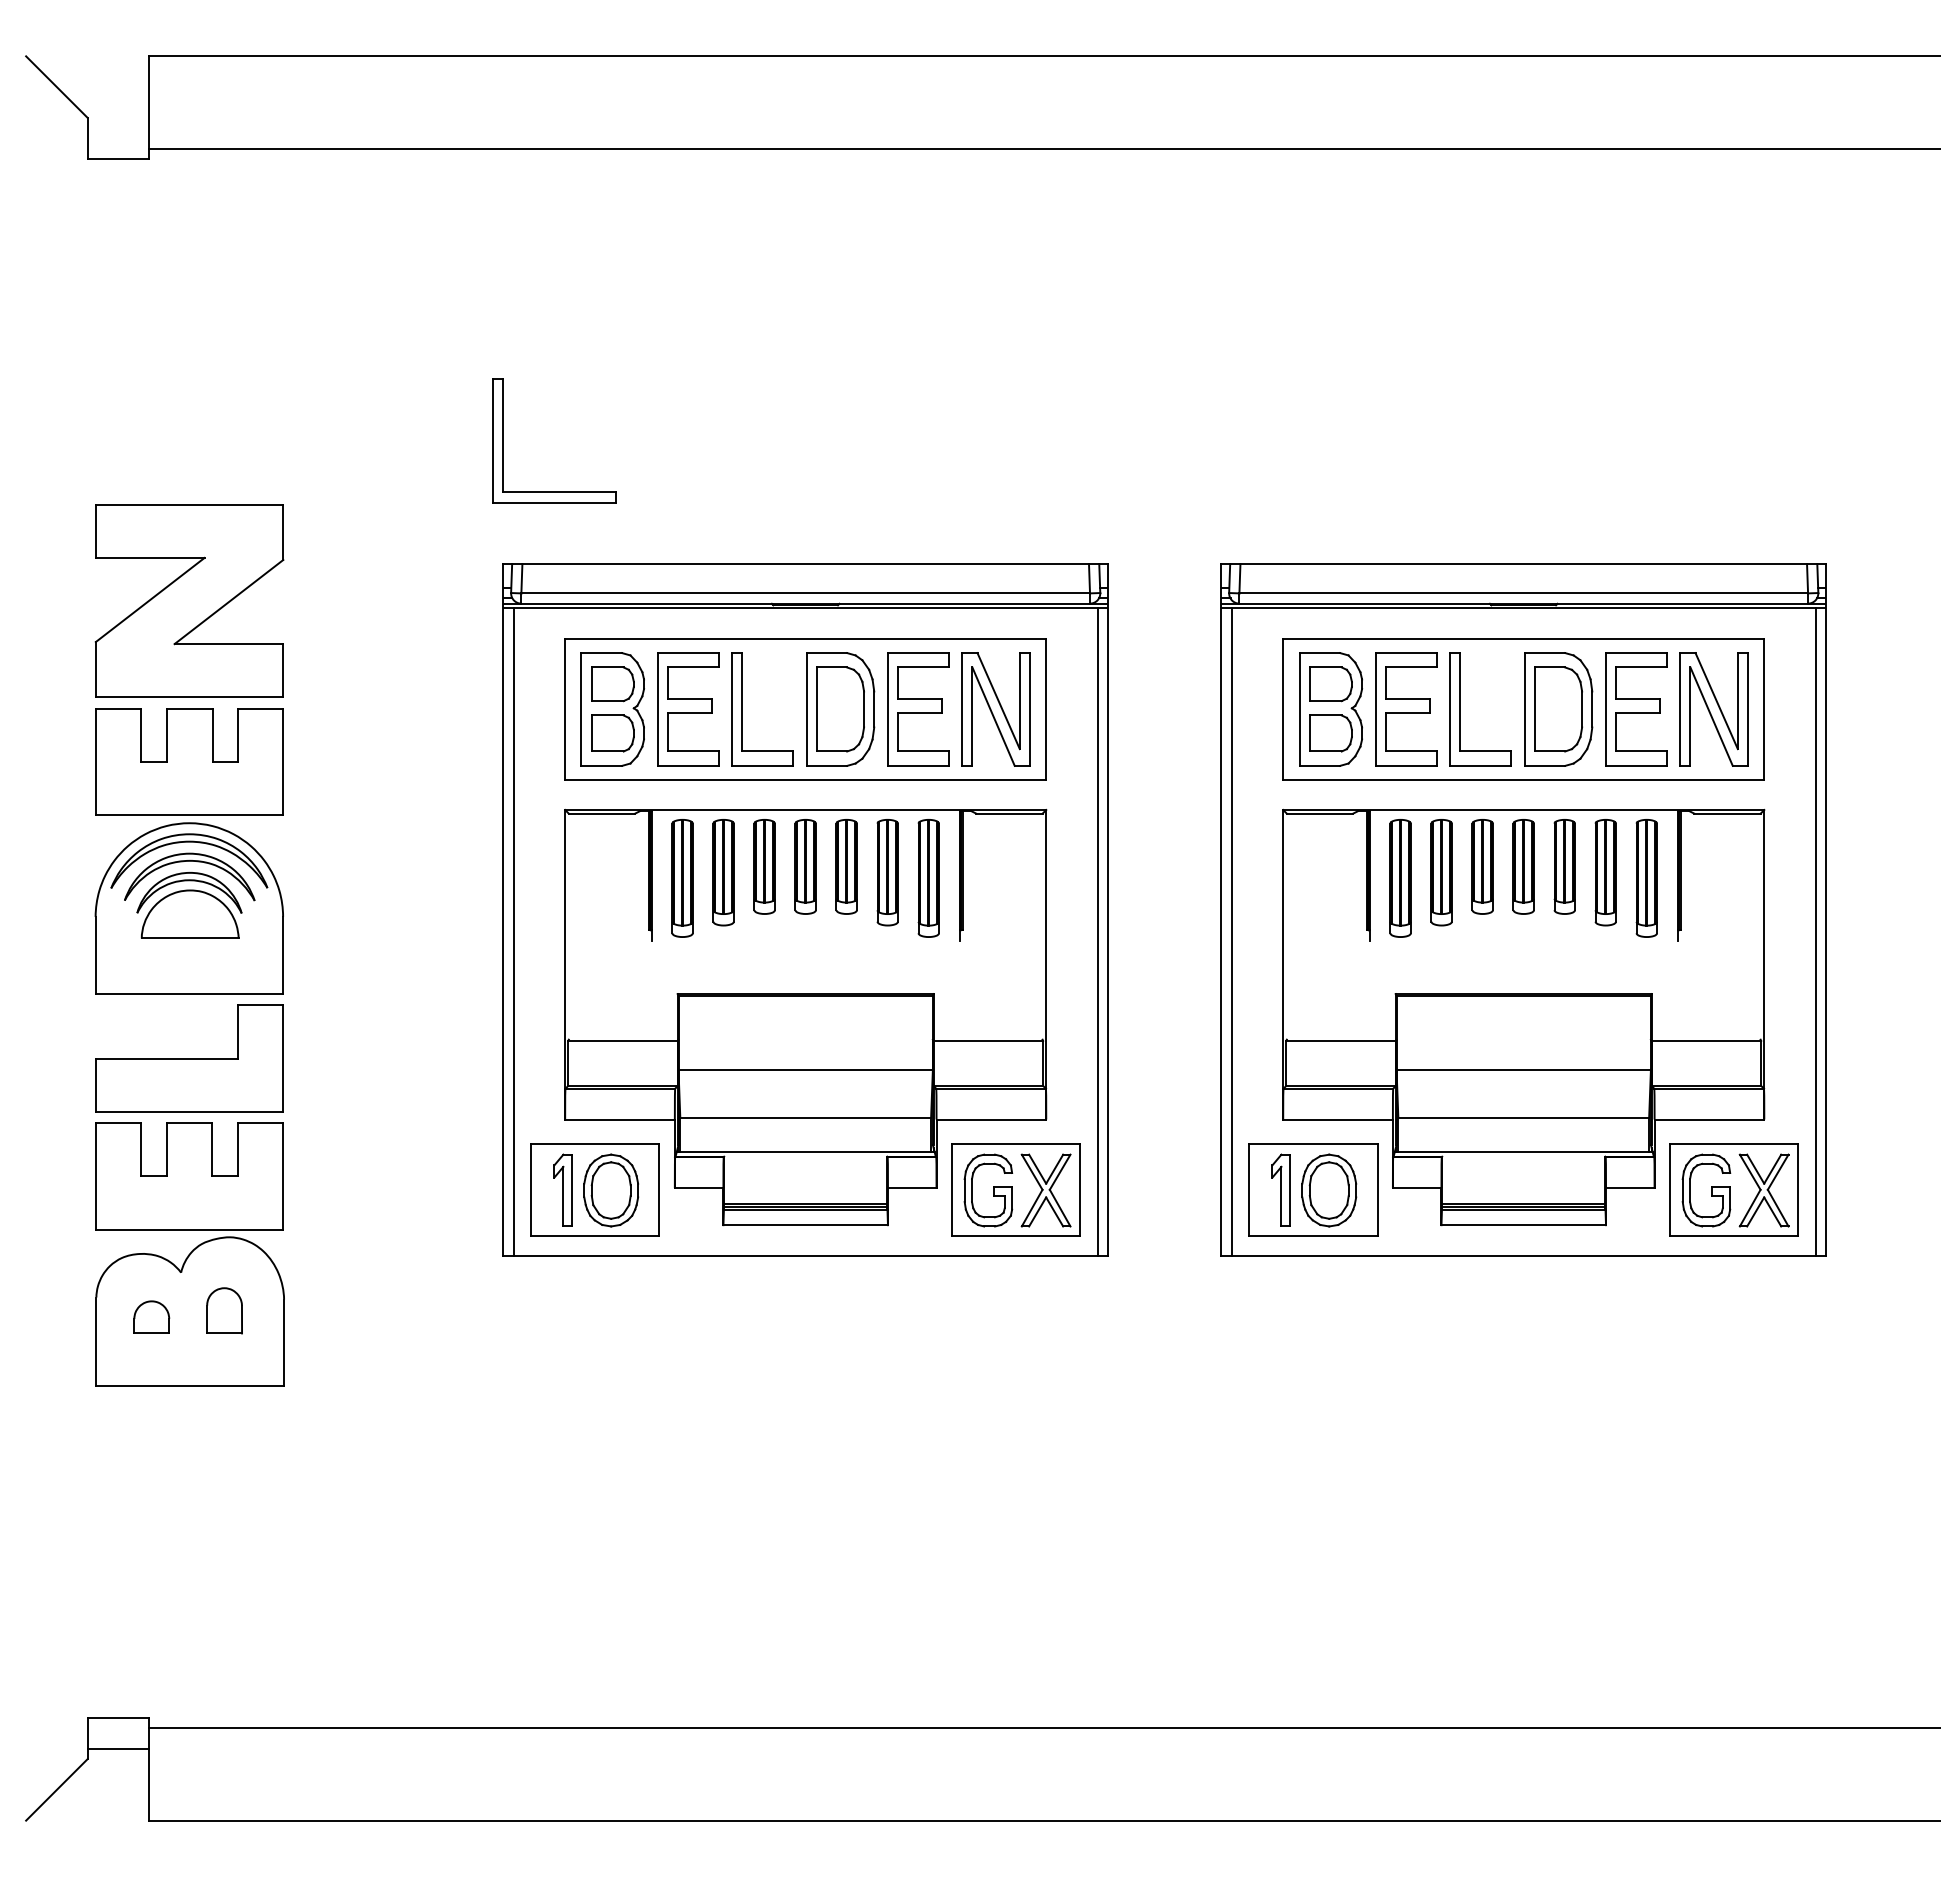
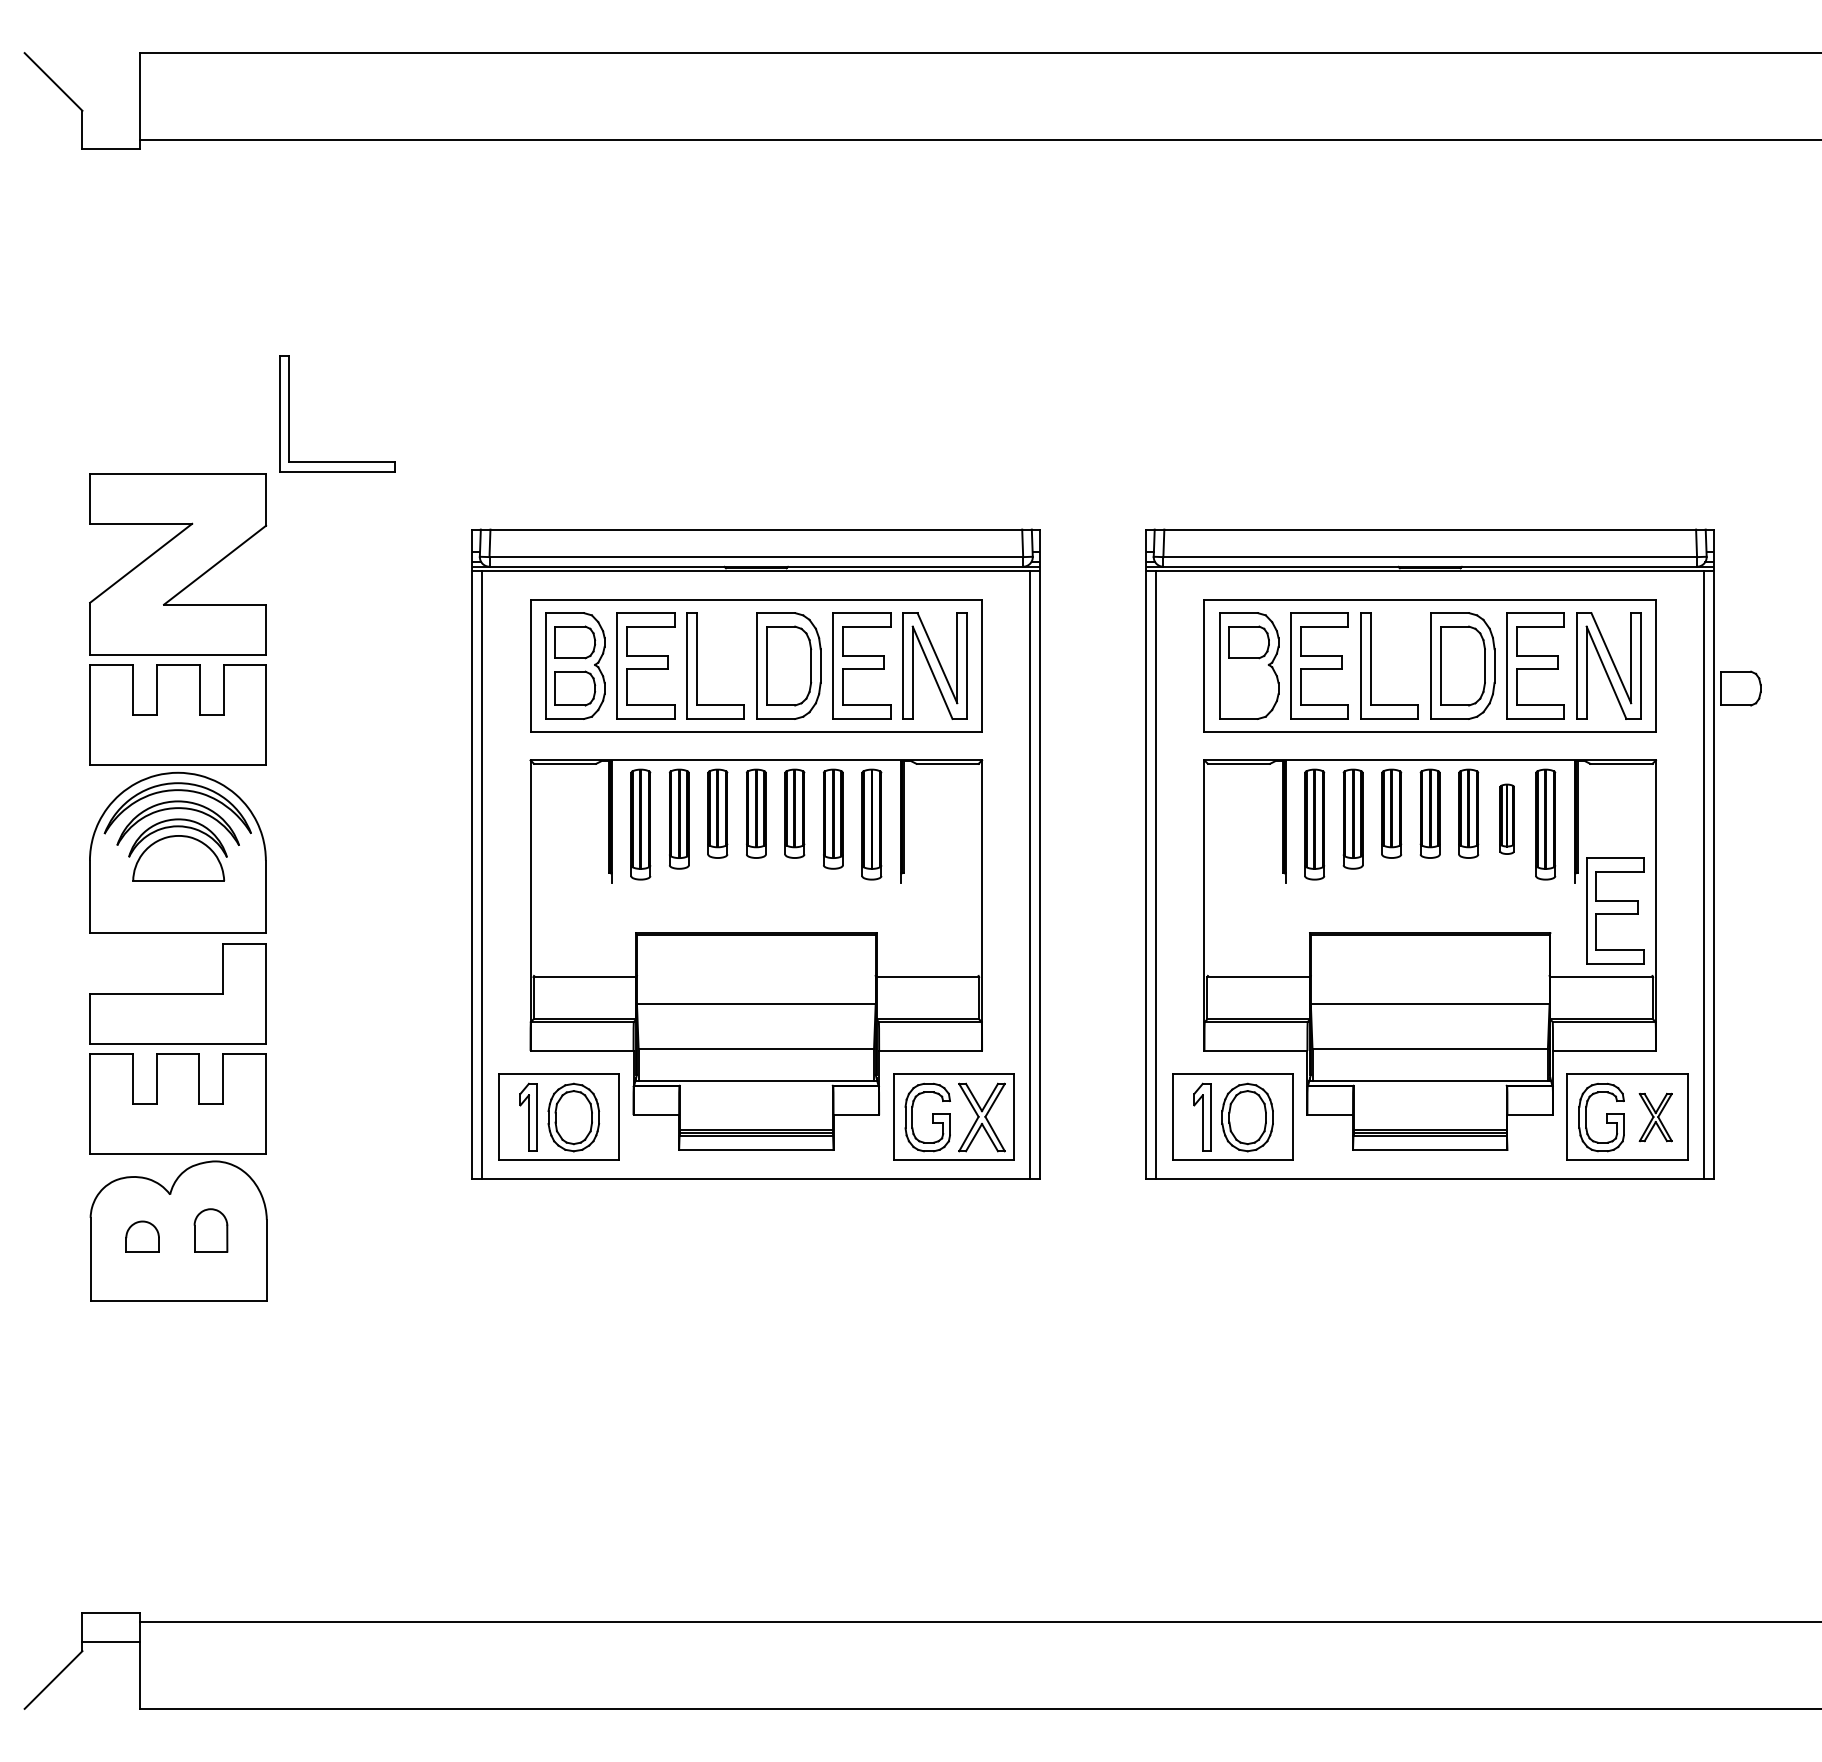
part: (503, 440) -> (289, 413), moved
part: (1330, 733) -> (1740, 688), moved
part: (1605, 872) -> (1506, 819), size x0.7
part: (1721, 970) -> (1615, 911), added
part: (1763, 1190) -> (1655, 1117), size x0.7

